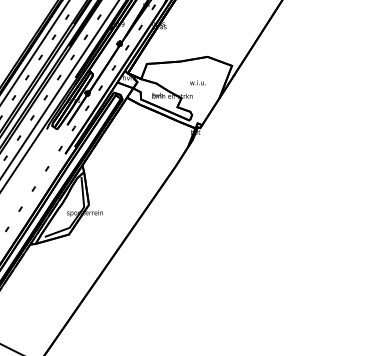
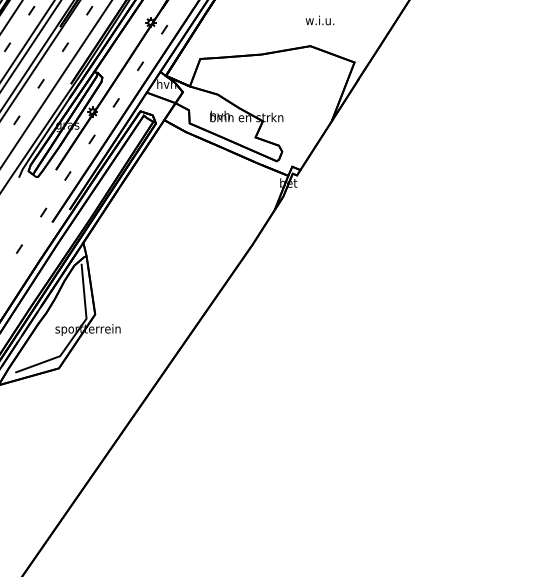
text: (197, 82) -> (319, 20), moved

